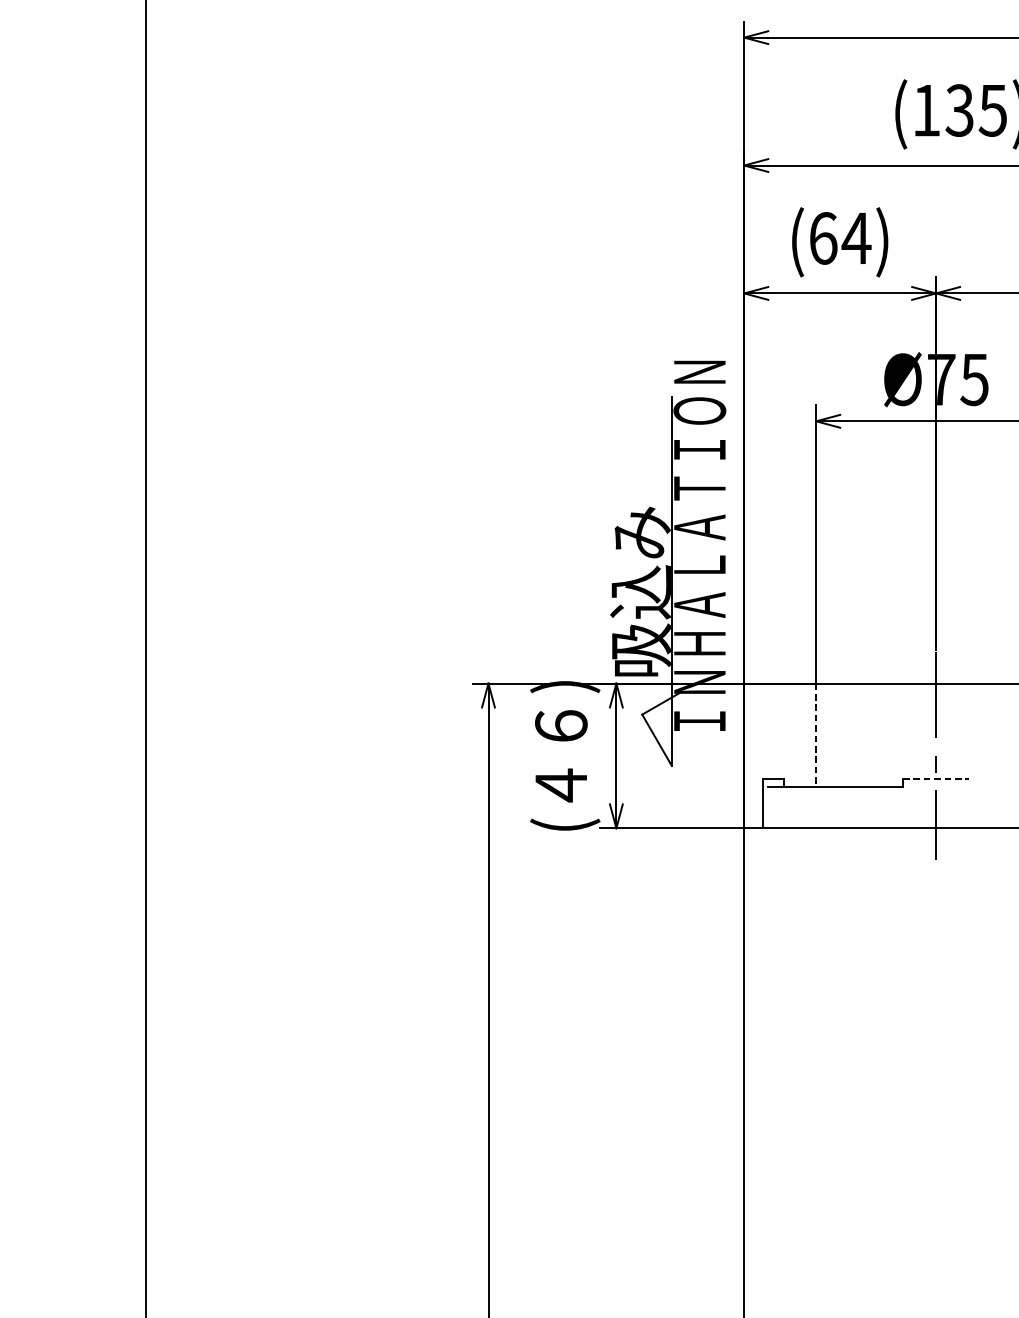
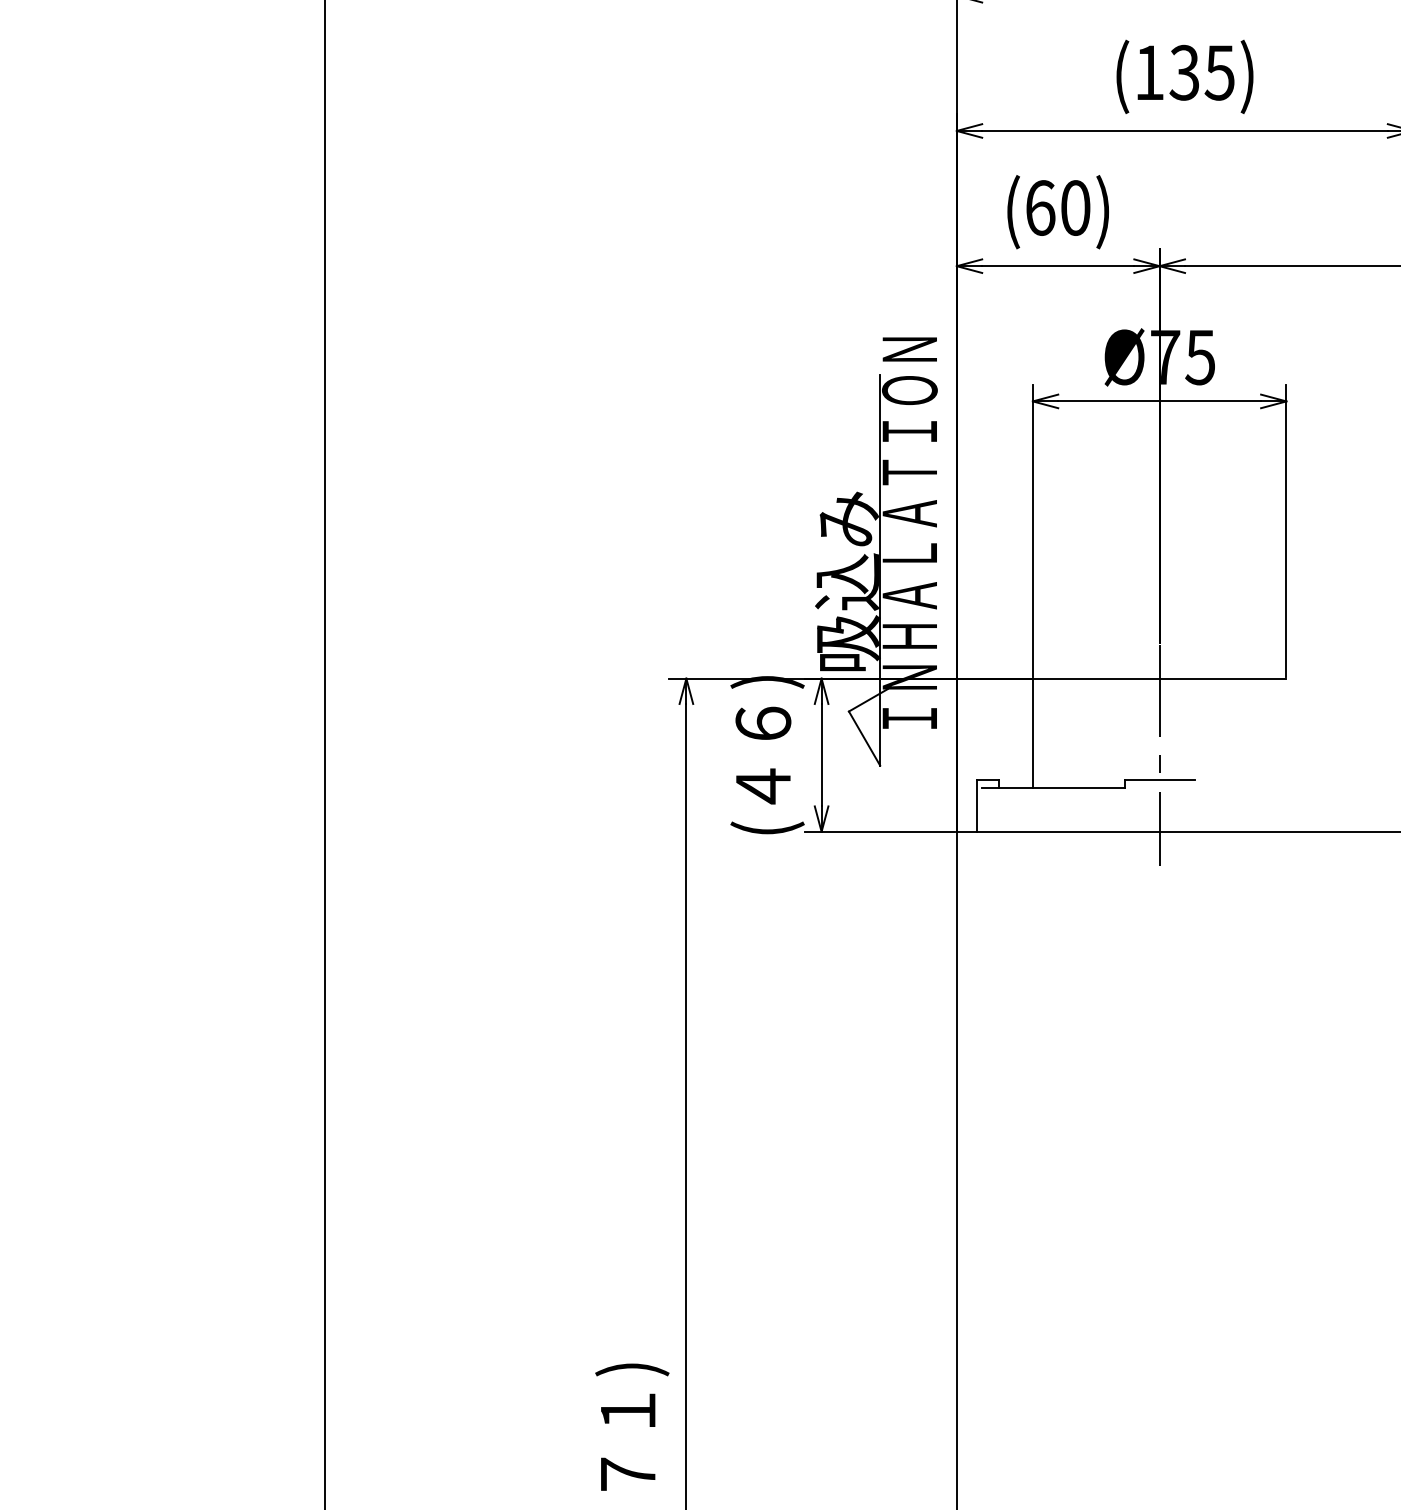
text: (856, 237) -> (1075, 207), (64) -> (60)
line: (815, 735) -> (1032, 733), dashed -> solid
line: (935, 779) -> (1159, 780), dashed -> solid

